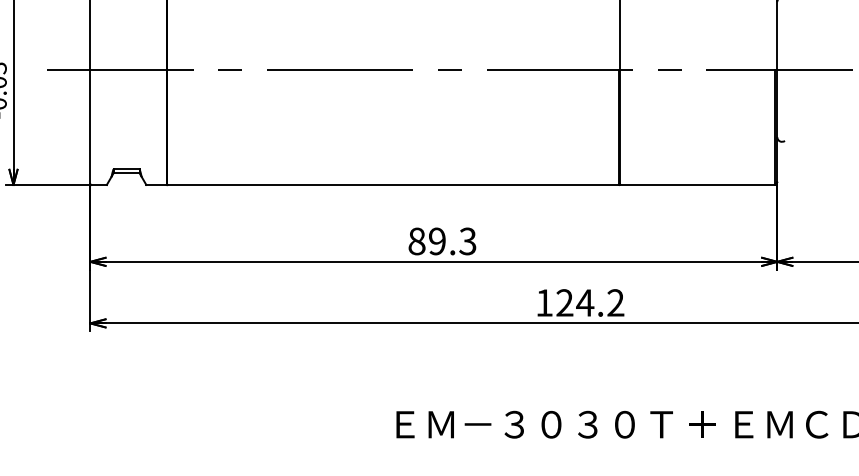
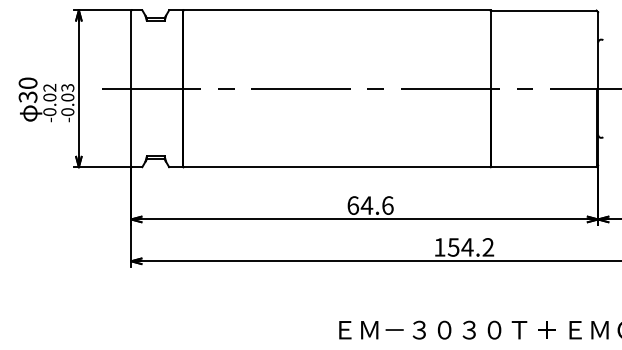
text: (442, 241) -> (370, 205), 89.3 -> 64.6
text: (564, 303) -> (453, 247), 124.2 -> 154.2

